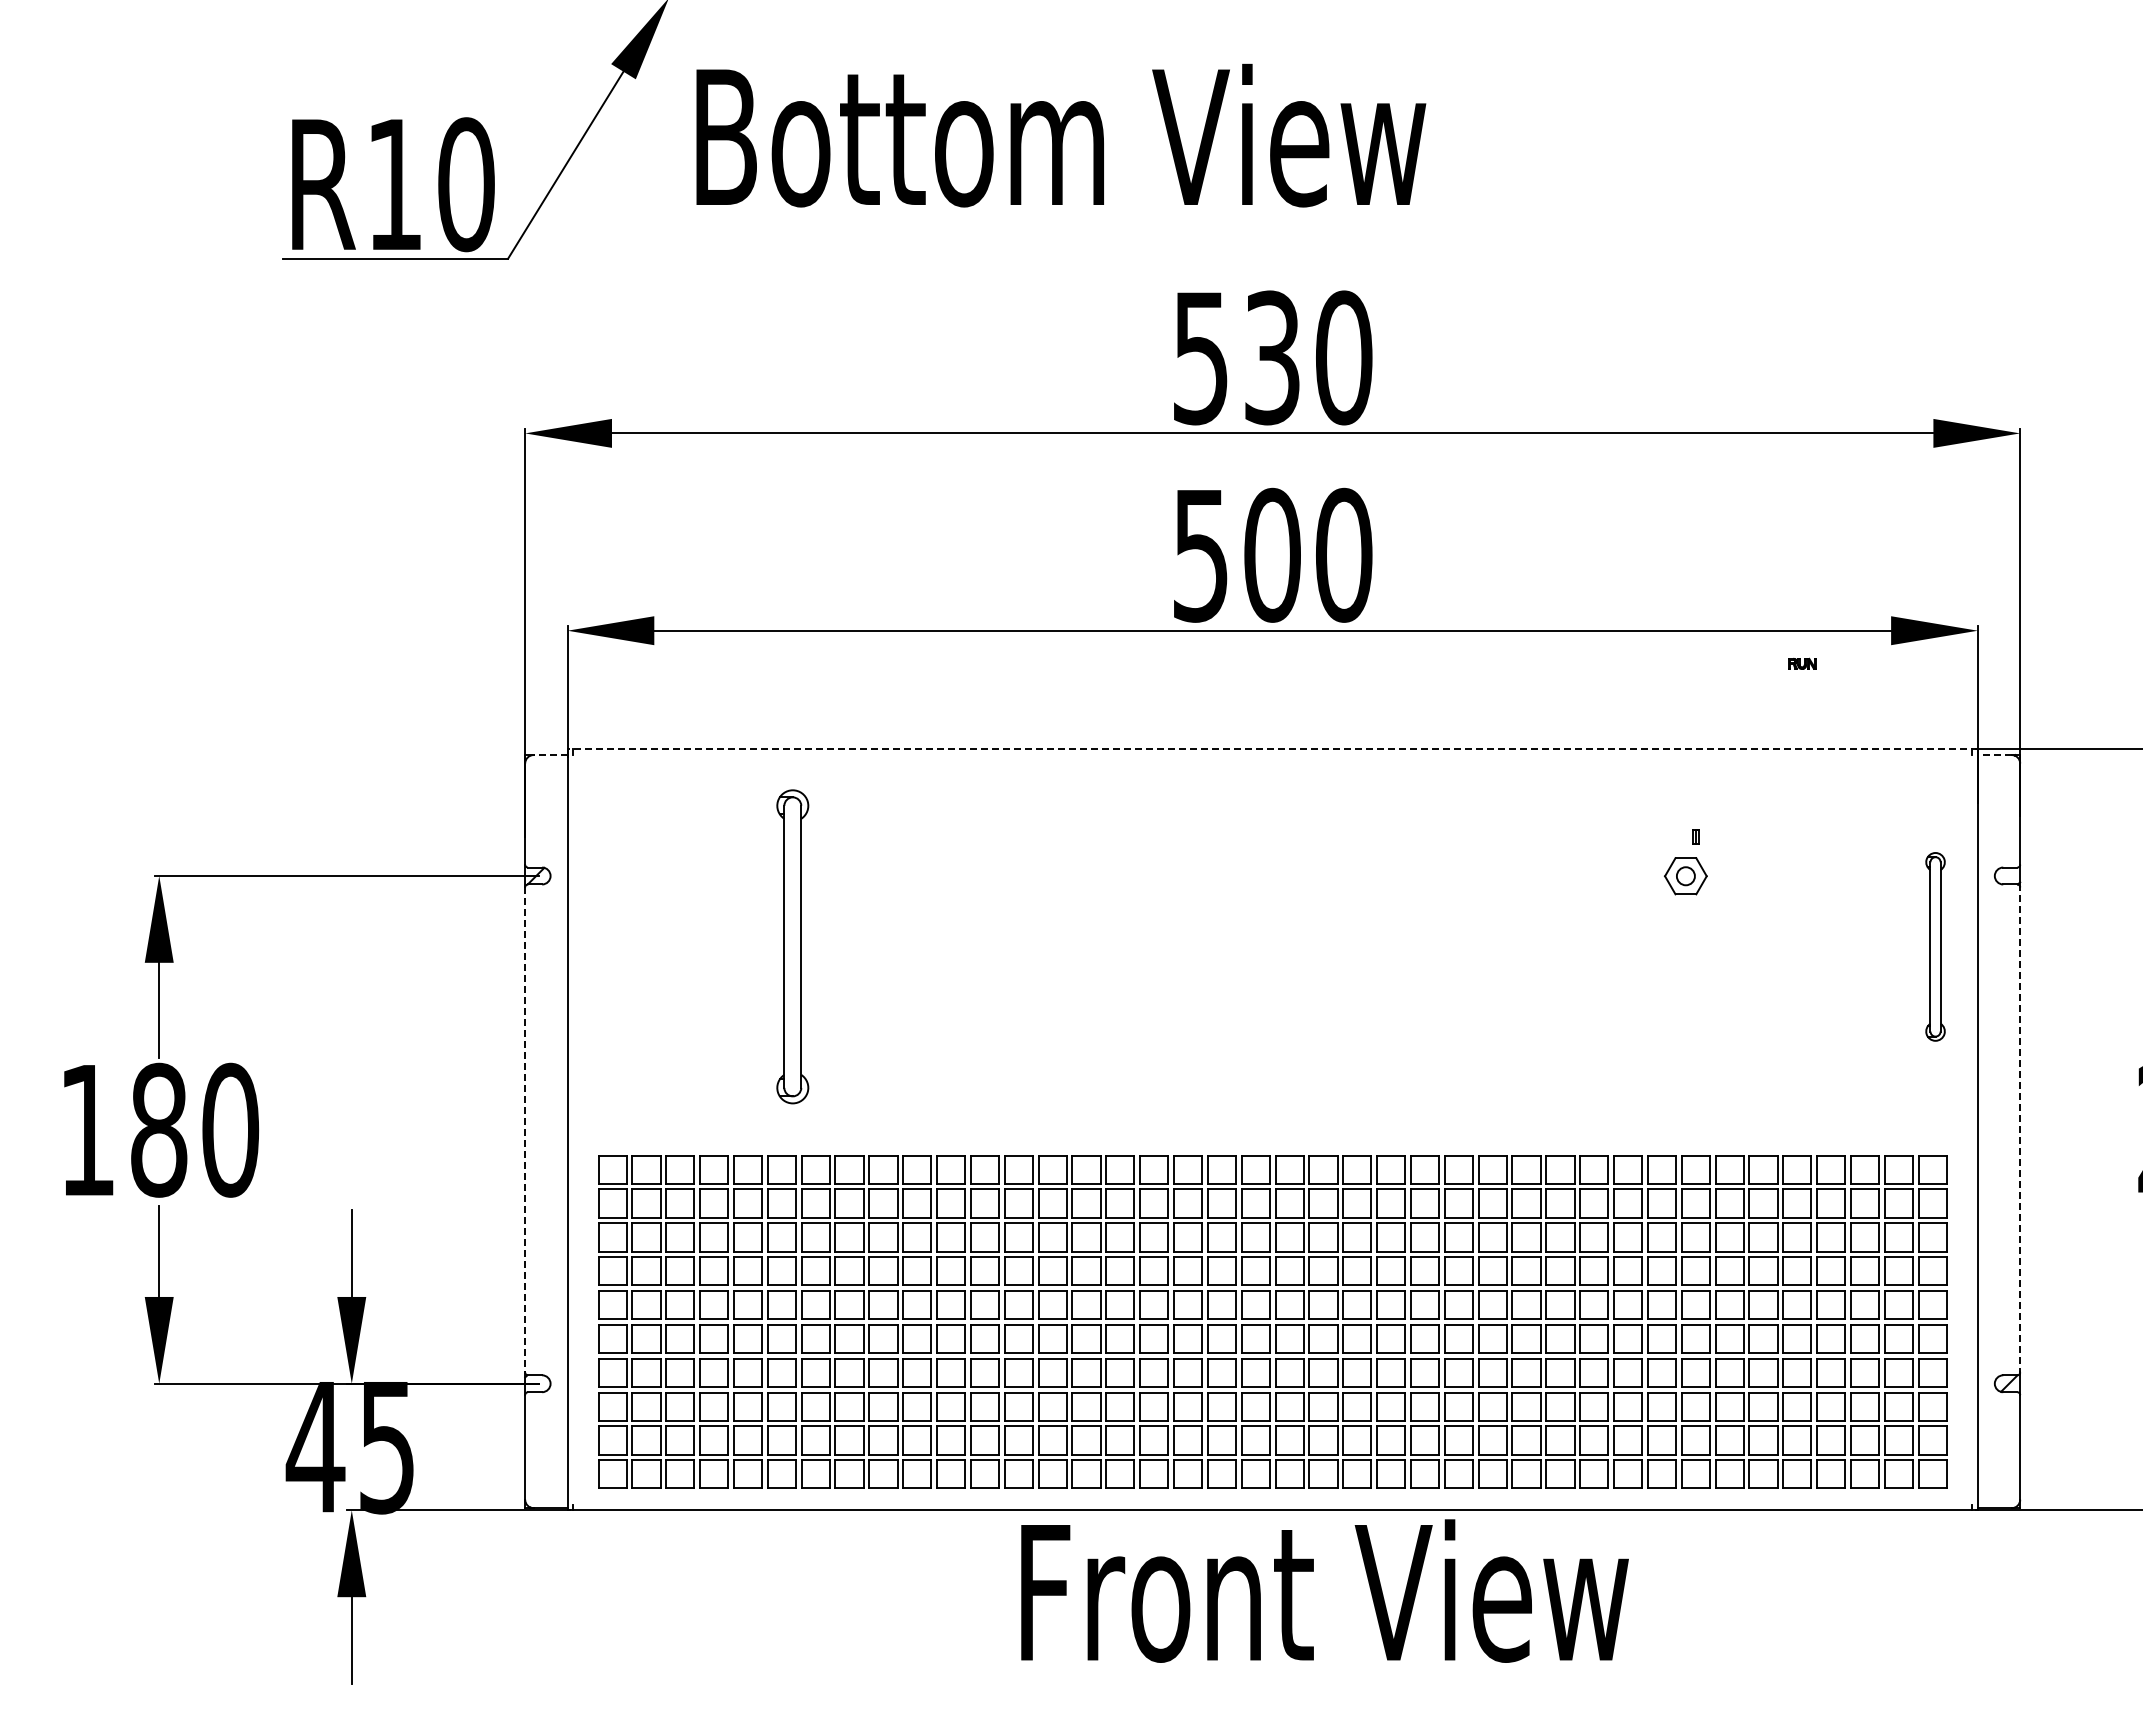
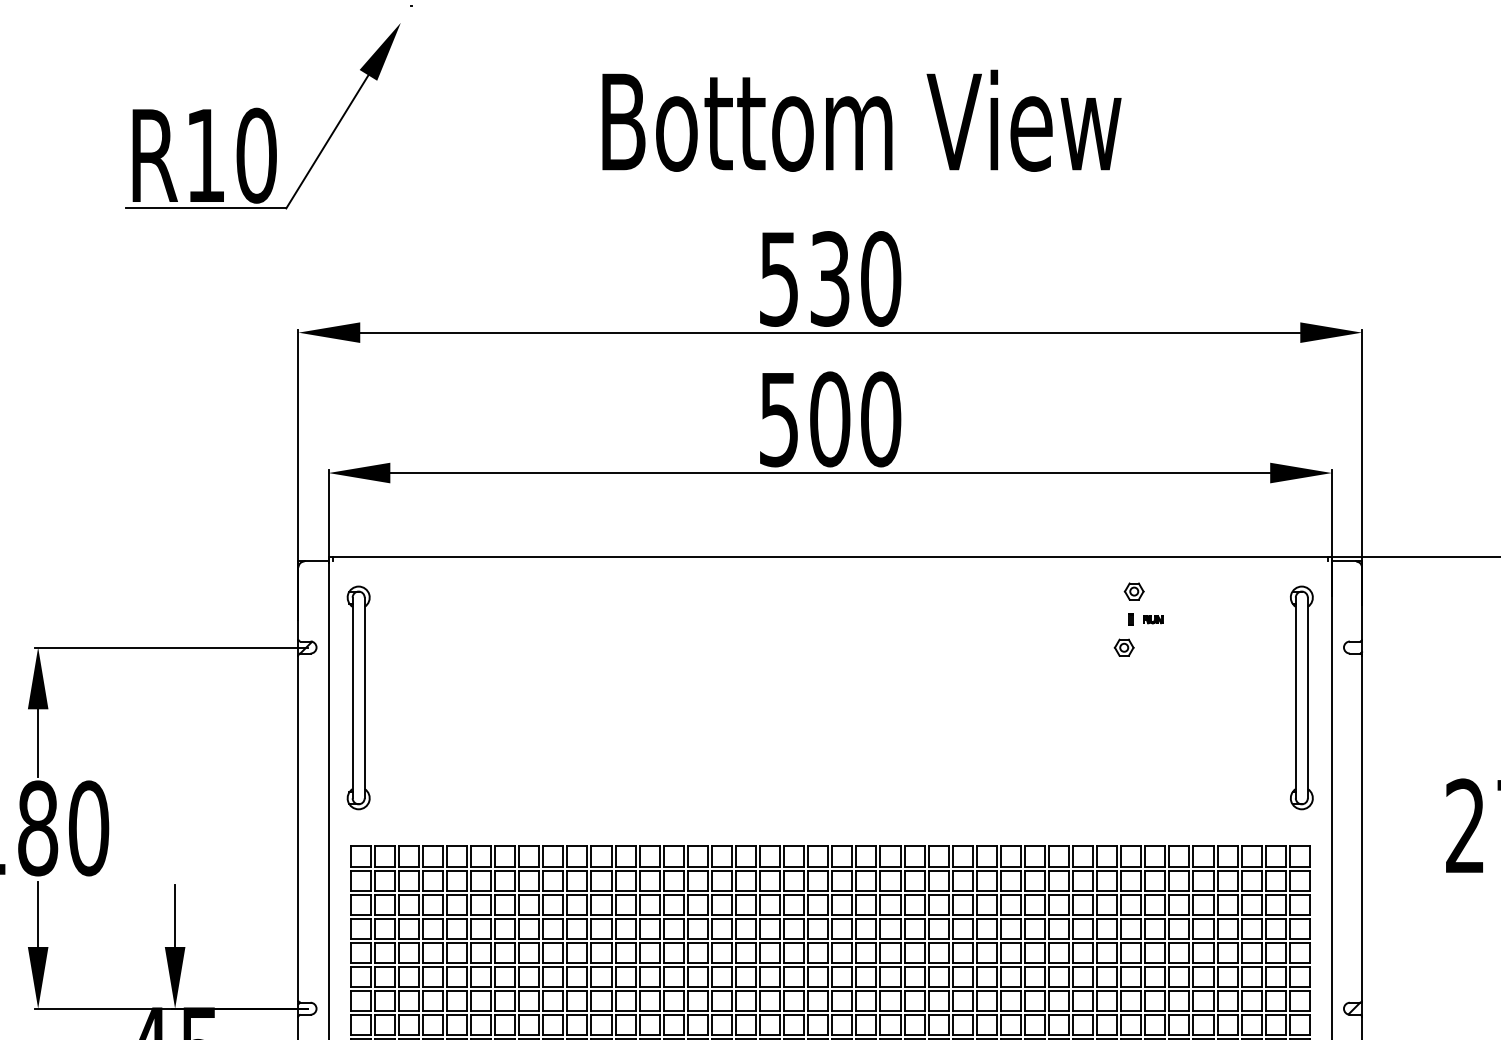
text: (1061, 135) -> (862, 120), moved
part: (1802, 663) -> (1153, 619), moved
line: (1272, 749) -> (830, 557), dashed -> solid
line: (550, 755) -> (316, 561), dashed -> solid
line: (1994, 755) -> (1343, 561), dashed -> solid
part: (1699, 797) -> (1133, 591), added
part: (1685, 876) -> (1123, 647), size x0.62
part: (792, 946) -> (358, 697), moved
part: (1935, 946) -> (1301, 697), size x1.67
line: (525, 1129) -> (298, 827), dashed -> solid
line: (2020, 1130) -> (1362, 828), dashed -> solid

